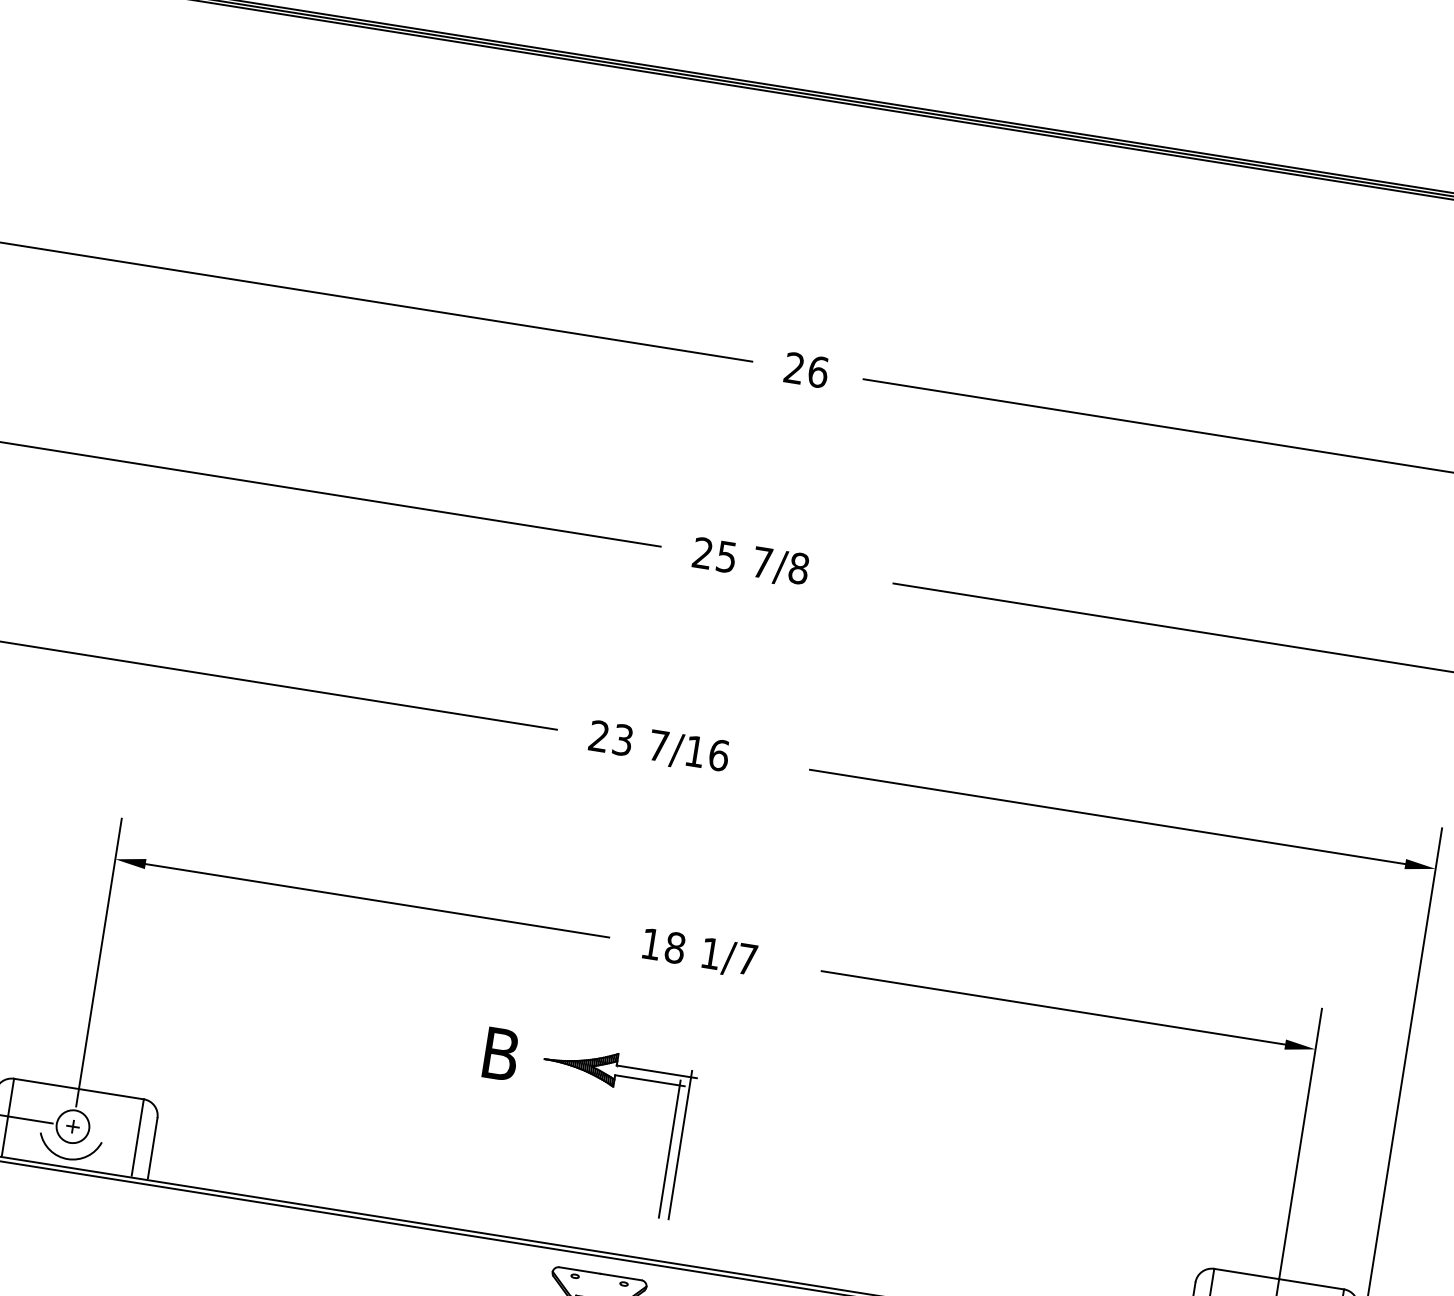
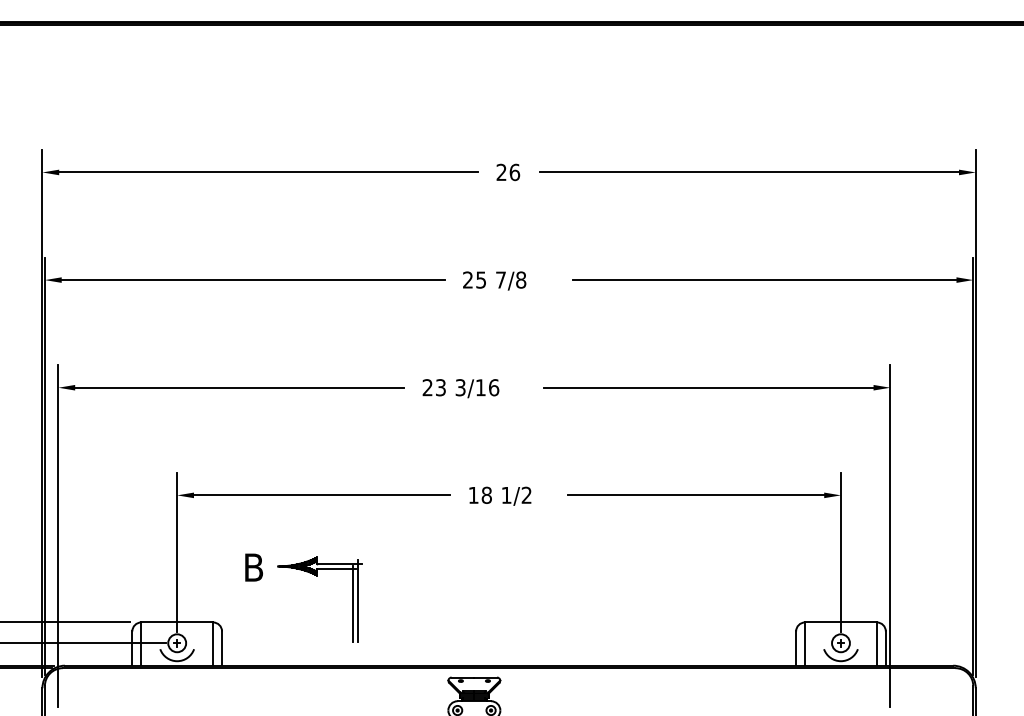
text: (658, 745) -> (460, 387), 7/16 -> 3/16
text: (747, 957) -> (526, 494), 1/7 -> 1/2
part: (608, 1085) -> (314, 575), moved

